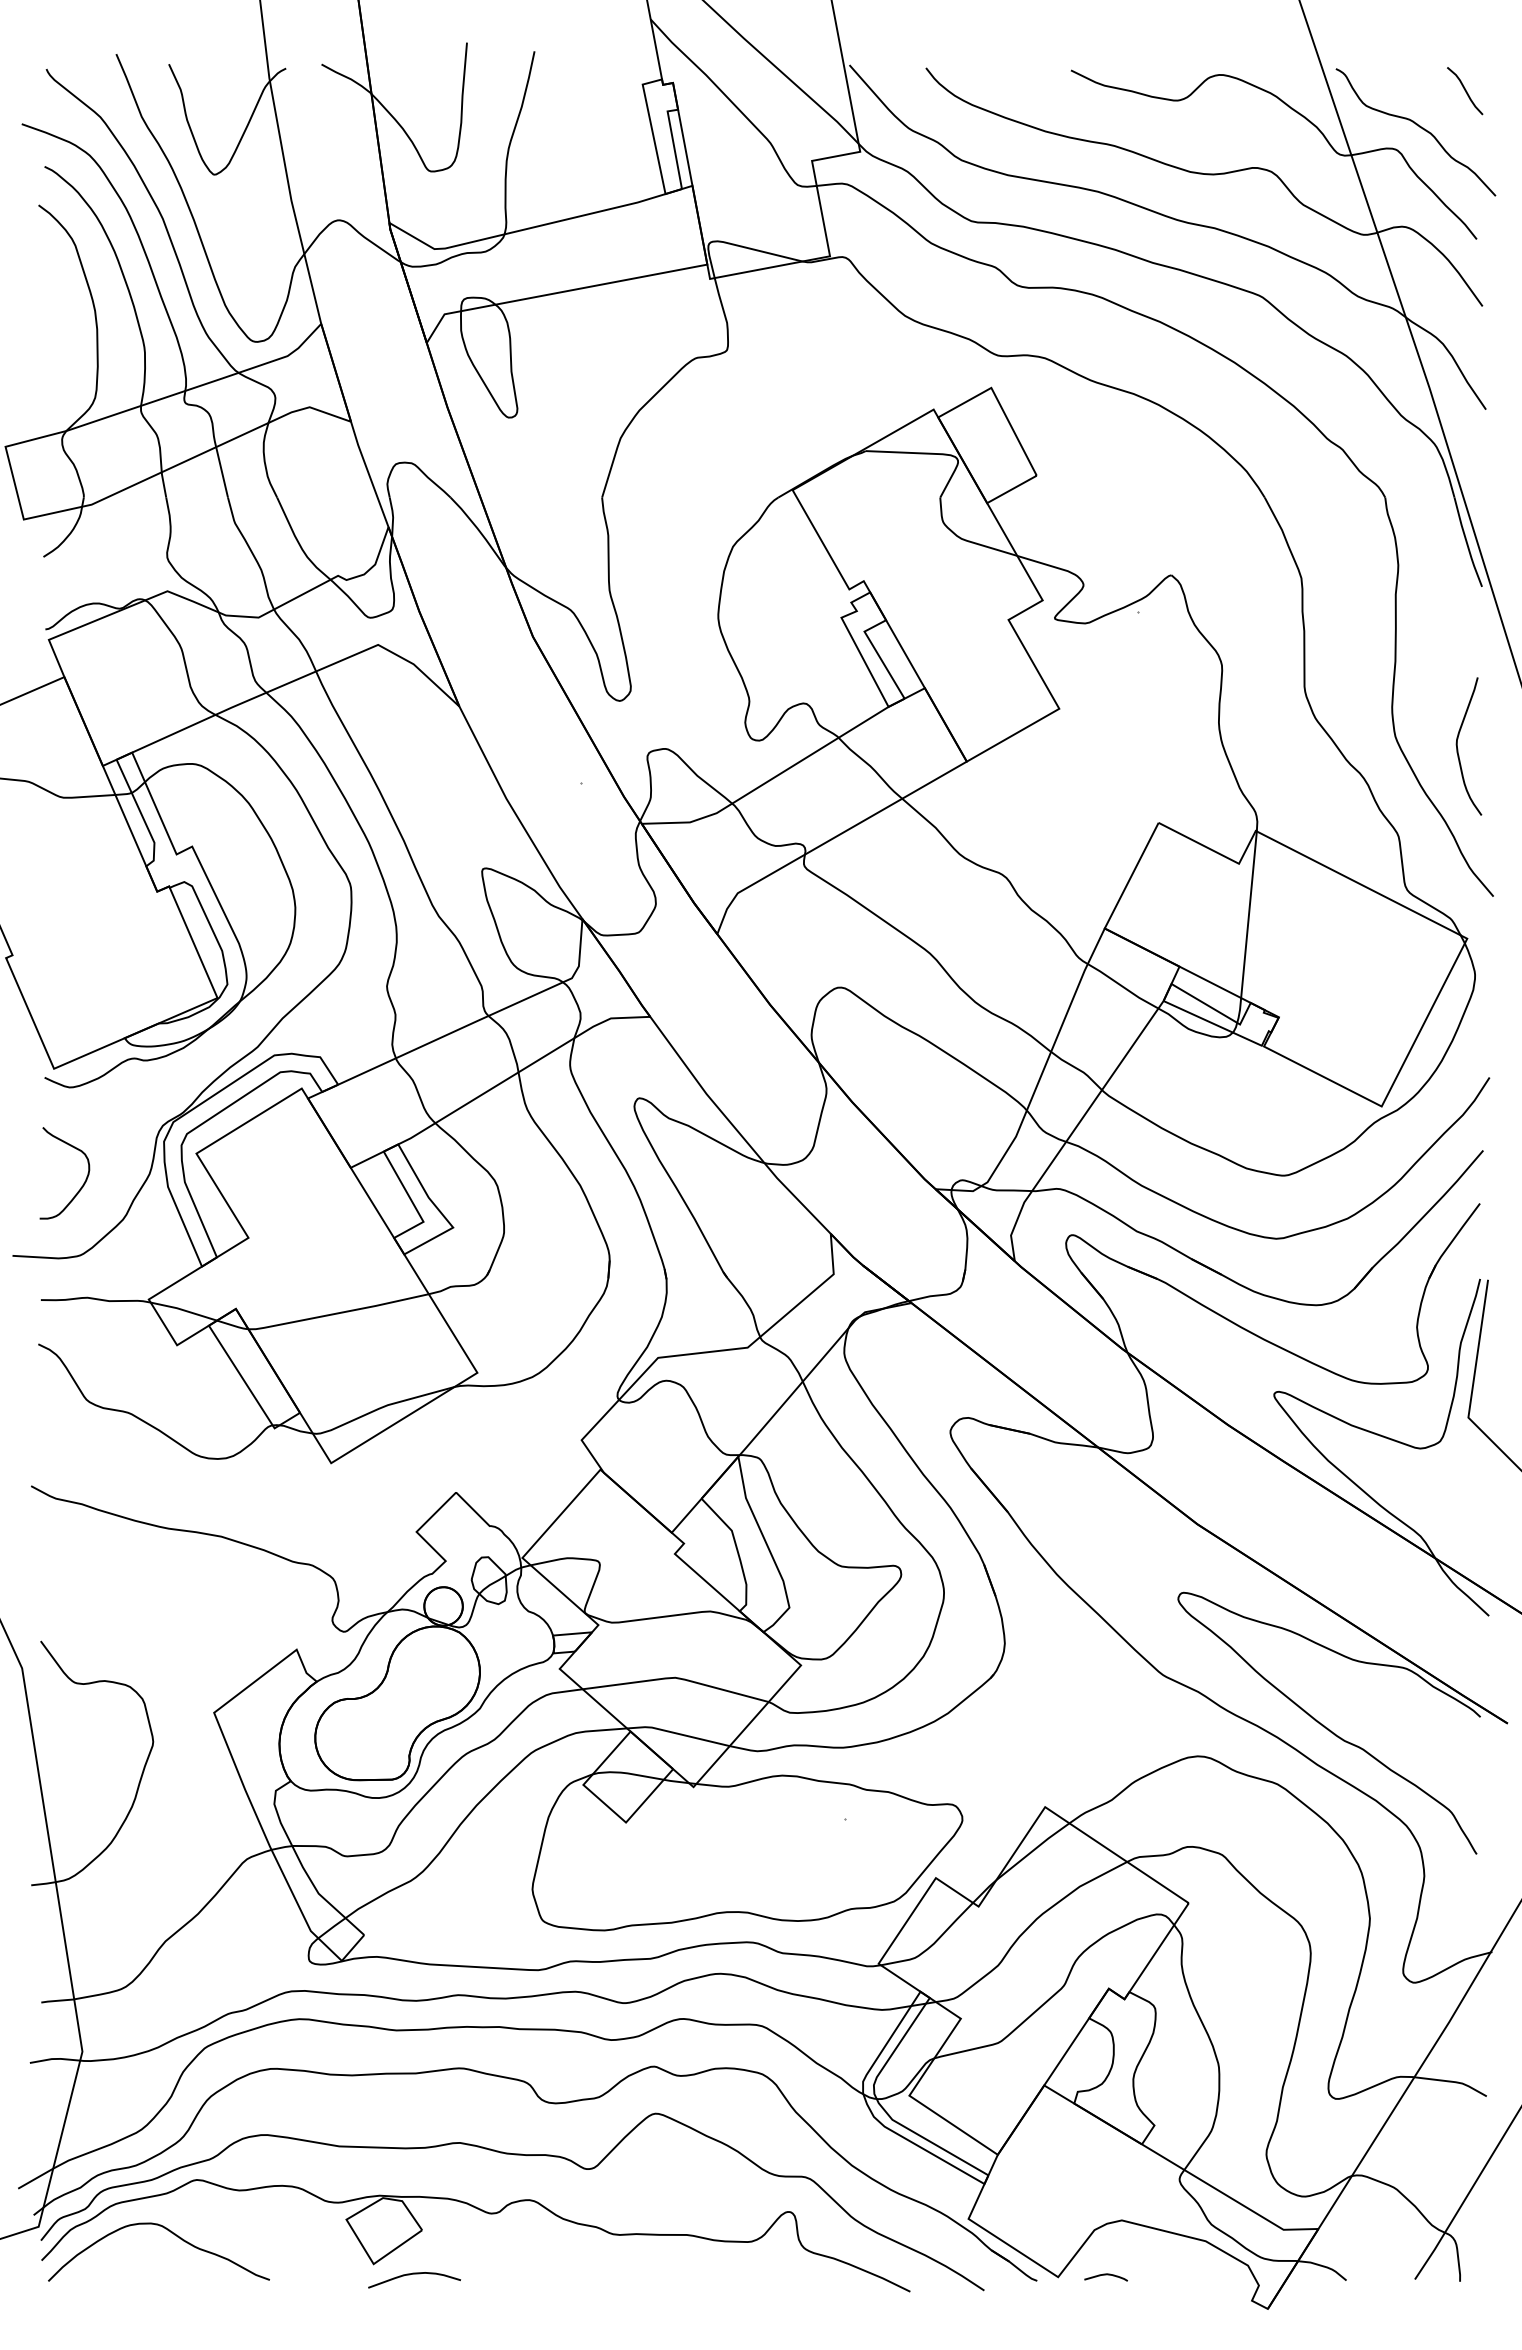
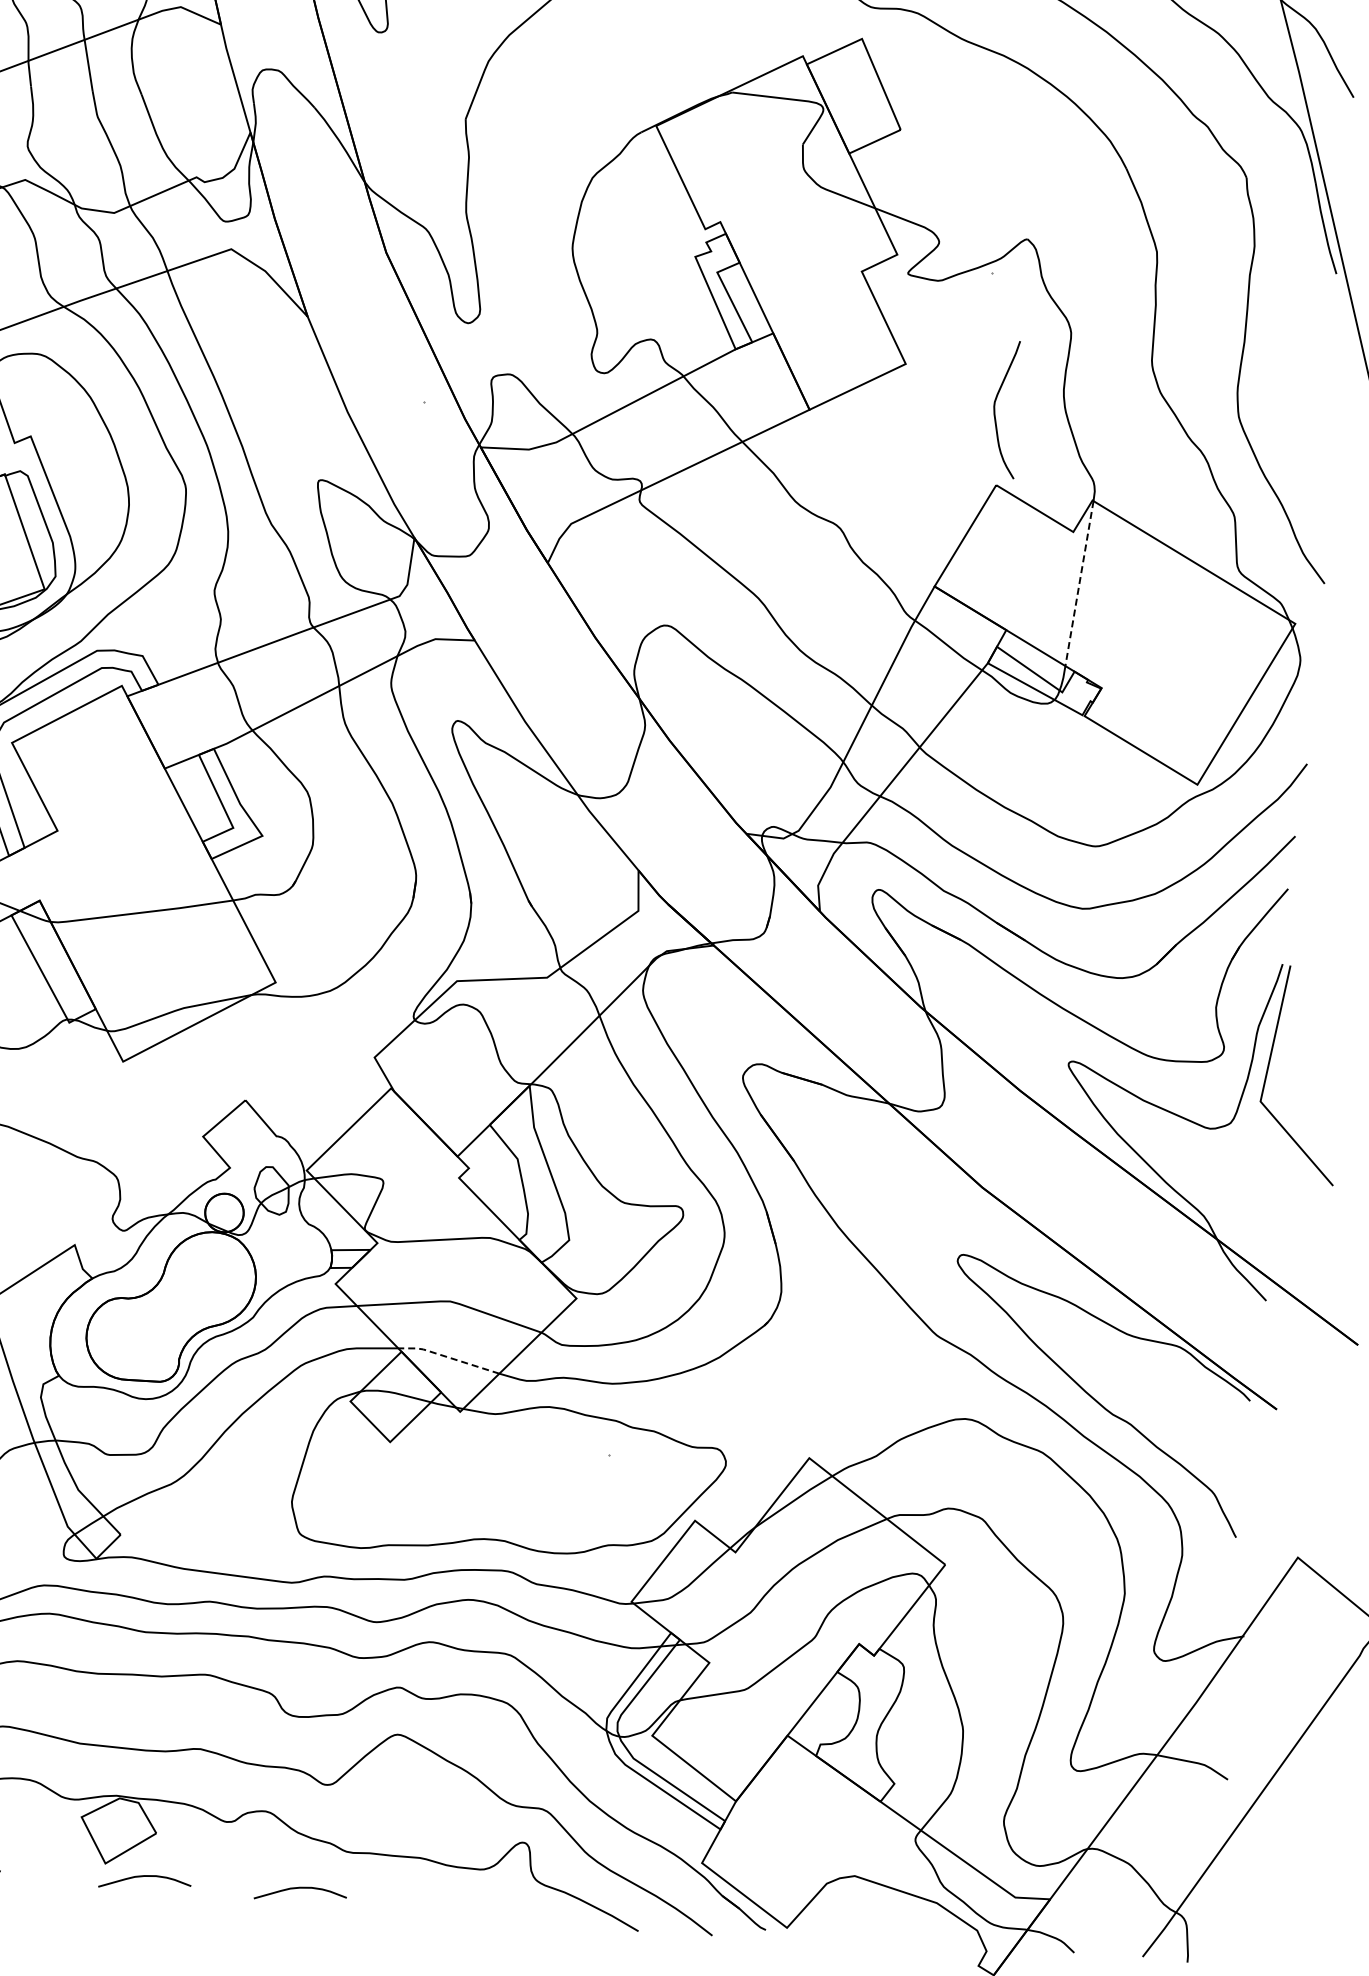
curve: (1458, 748) -> (995, 410), moved
line: (1249, 914) -> (1080, 583), solid -> dashed
line: (677, 1733) -> (448, 1357), solid -> dashed
curve: (570, 2274) -> (300, 1888), added
curve: (1105, 2275) -> (834, 1929), removed

